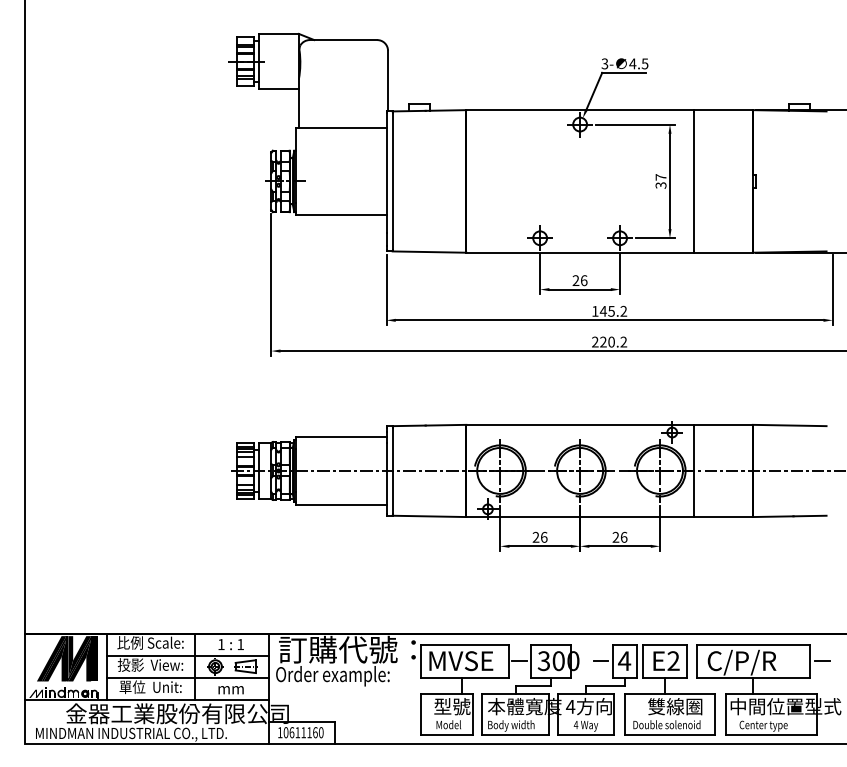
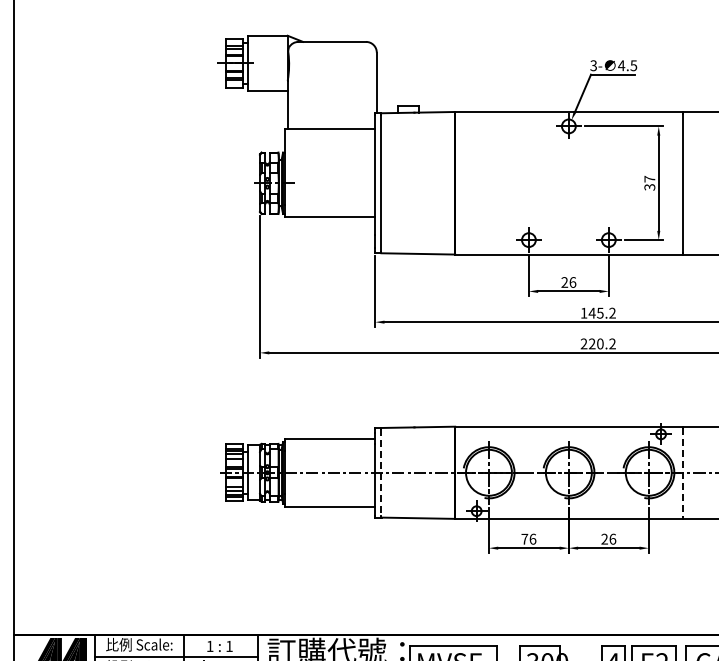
line: (693, 470) -> (682, 472), solid -> dashed
line: (392, 471) -> (381, 473), solid -> dashed
text: (535, 536) -> (524, 538), 26 -> 76

